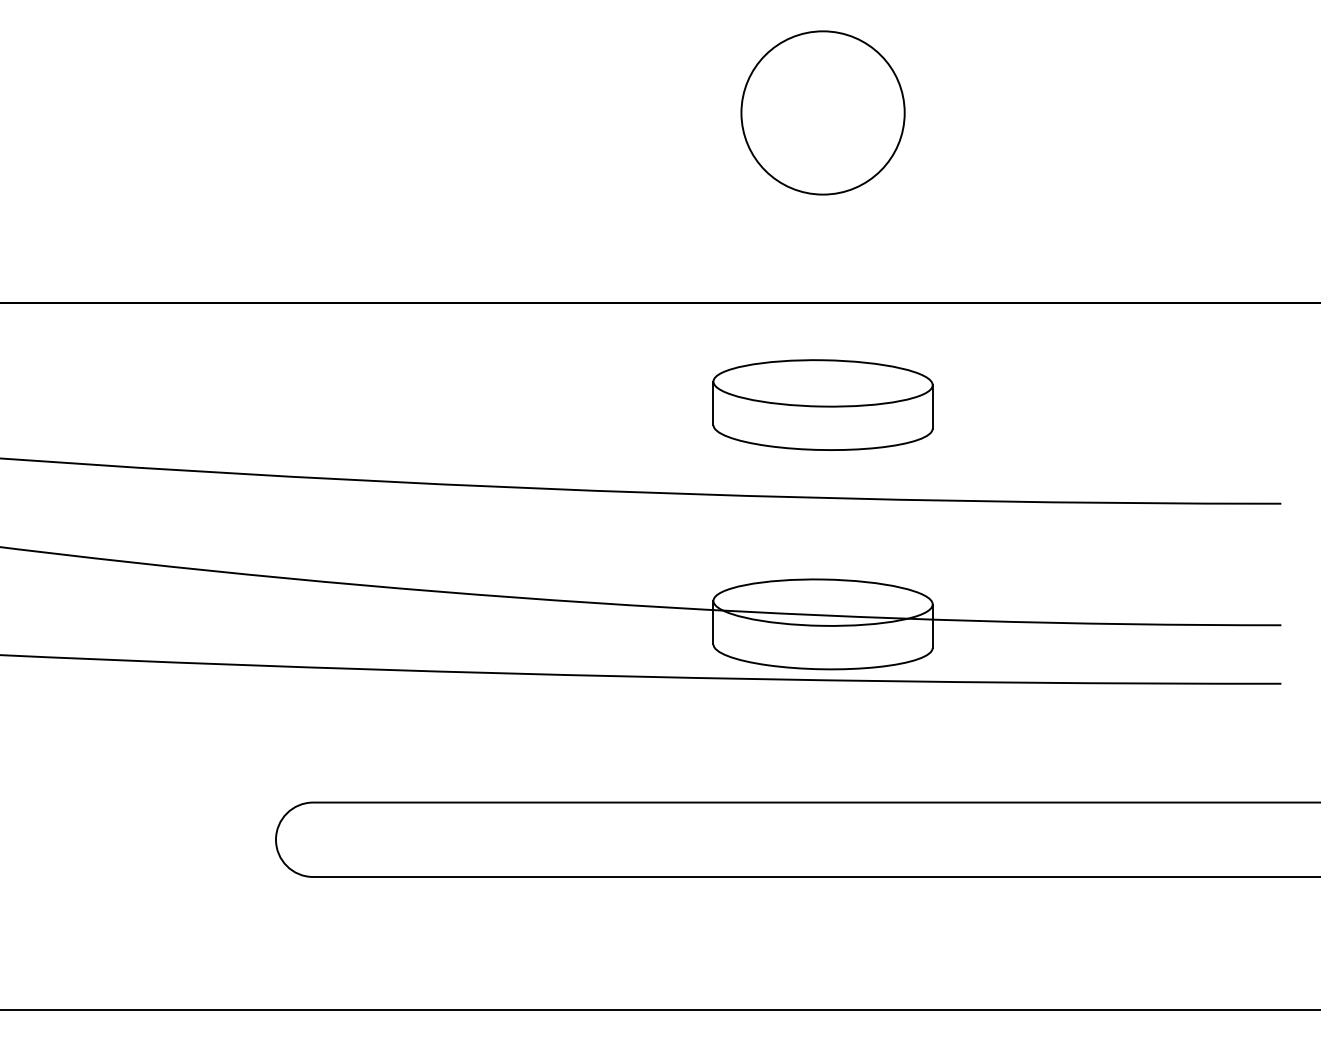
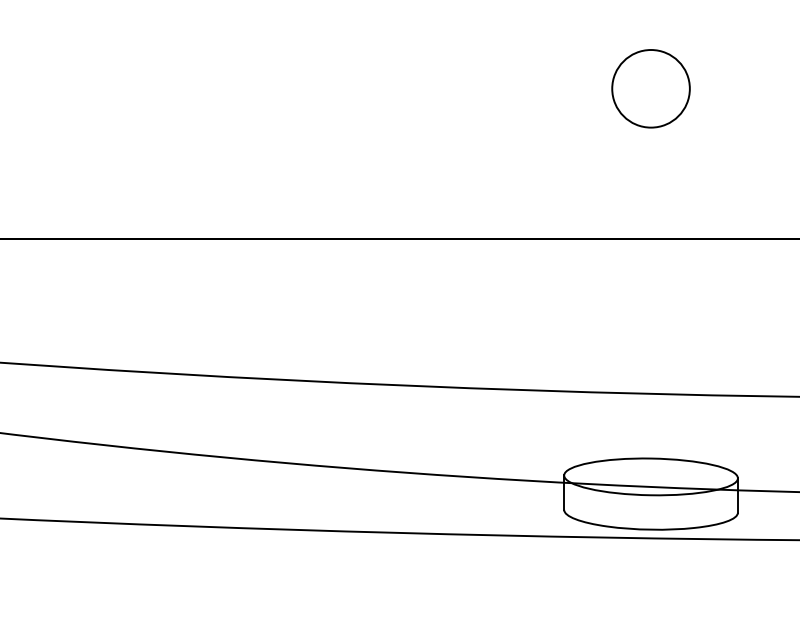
circle: (822, 112) -> (650, 88), size x0.6
part: (822, 404) -> (650, 319), removed

